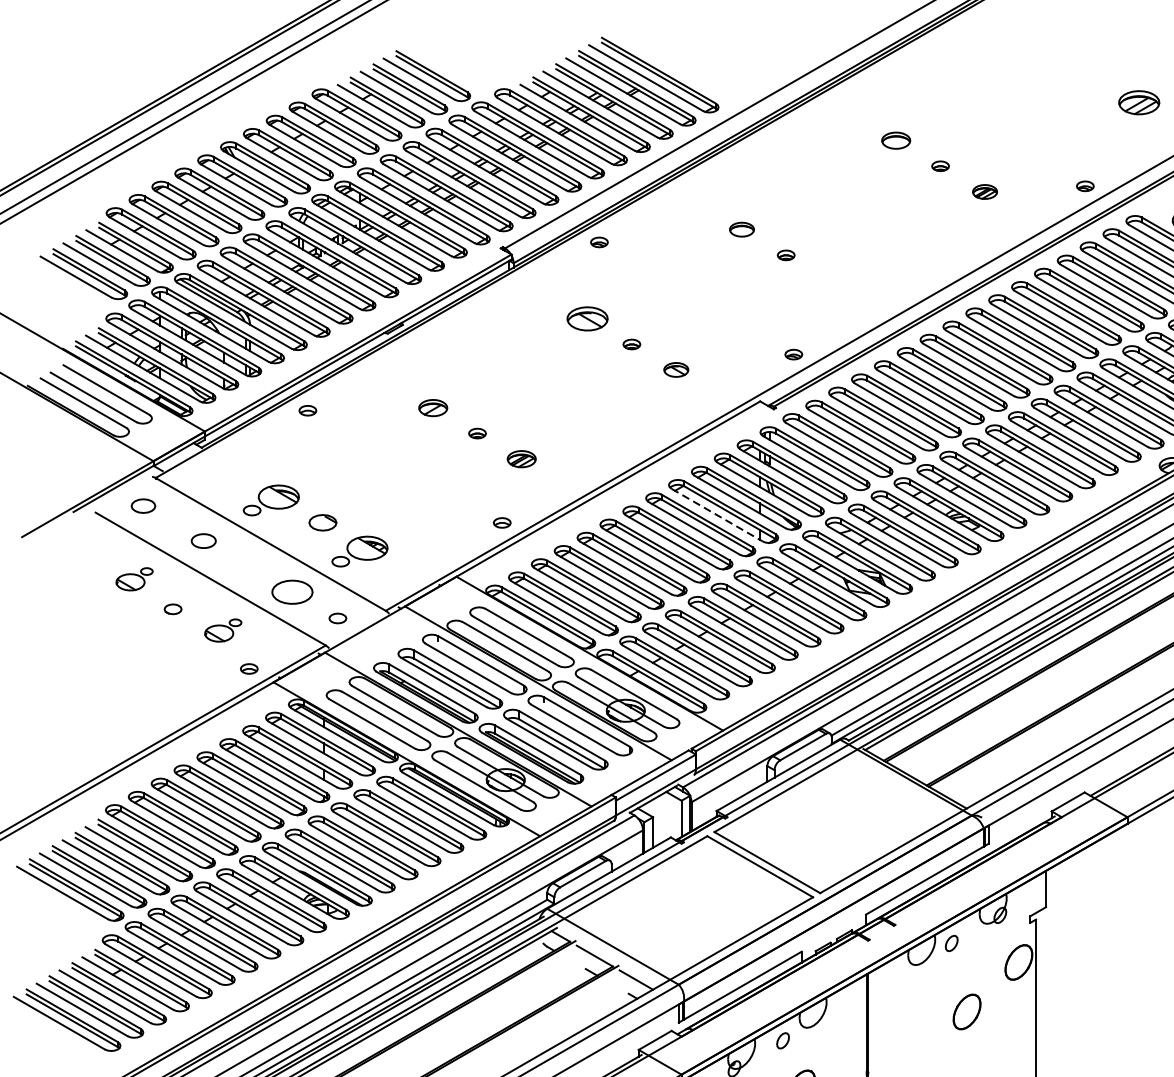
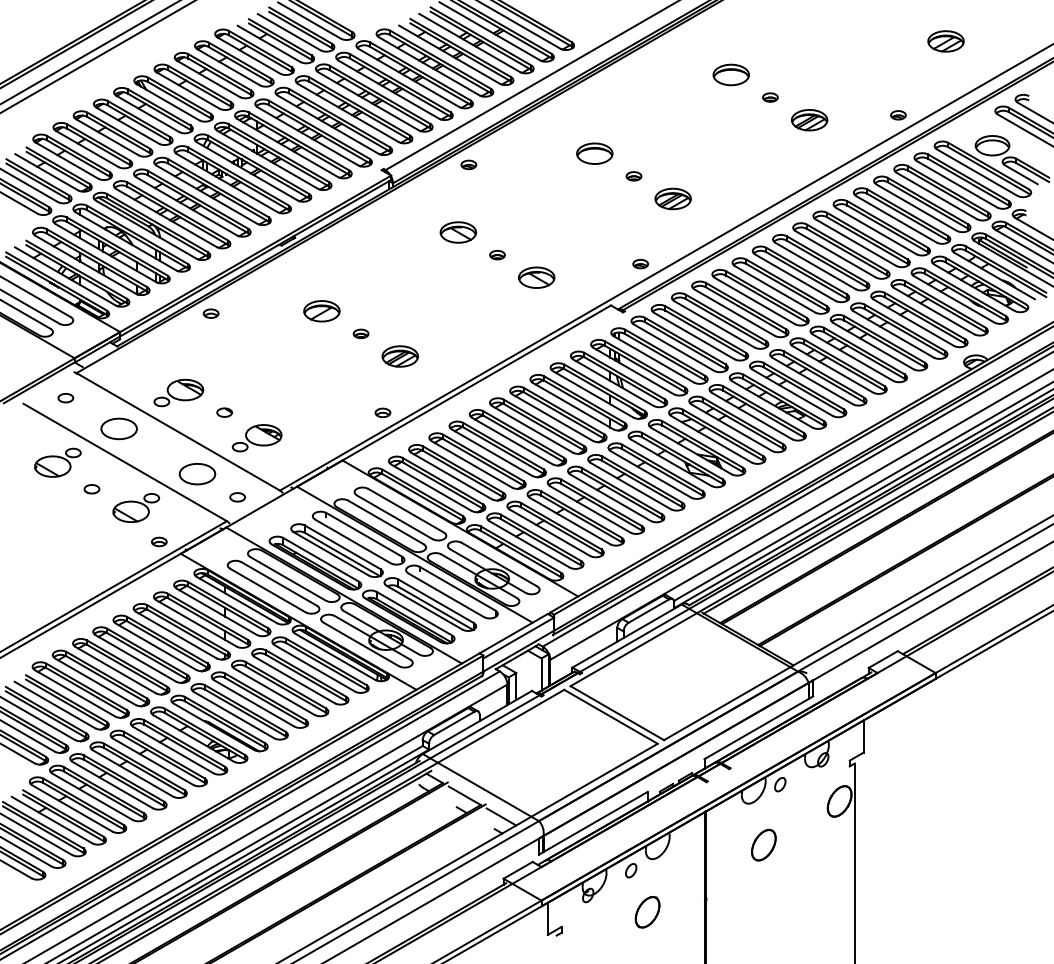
part: (895, 140) -> (730, 74), size x1.43
part: (984, 192) -> (809, 120), size x1.67
part: (741, 229) -> (594, 153), size x1.67
part: (829, 280) -> (672, 198), added
part: (675, 369) -> (536, 277), size x1.67
part: (432, 408) -> (321, 311), size x1.43
part: (520, 459) -> (399, 356), size x1.43
part: (143, 506) -> (65, 398), size x0.71
line: (717, 515) -> (573, 406), dashed -> solid
part: (323, 522) -> (224, 412), size x0.62
part: (203, 540) -> (118, 428), size x1.67
part: (134, 579) -> (57, 462), size x1.43
part: (223, 629) -> (136, 507), size x1.43
part: (966, 1011) -> (763, 844), moved

